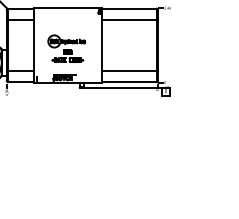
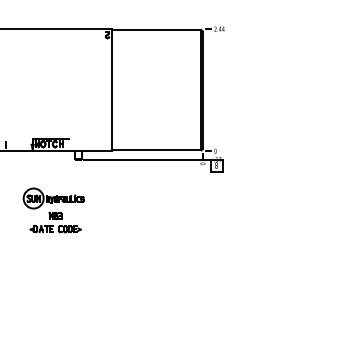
line: (129, 20) -> (156, 49), removed
part: (66, 48) -> (53, 210), moved
line: (129, 70) -> (156, 131), removed

